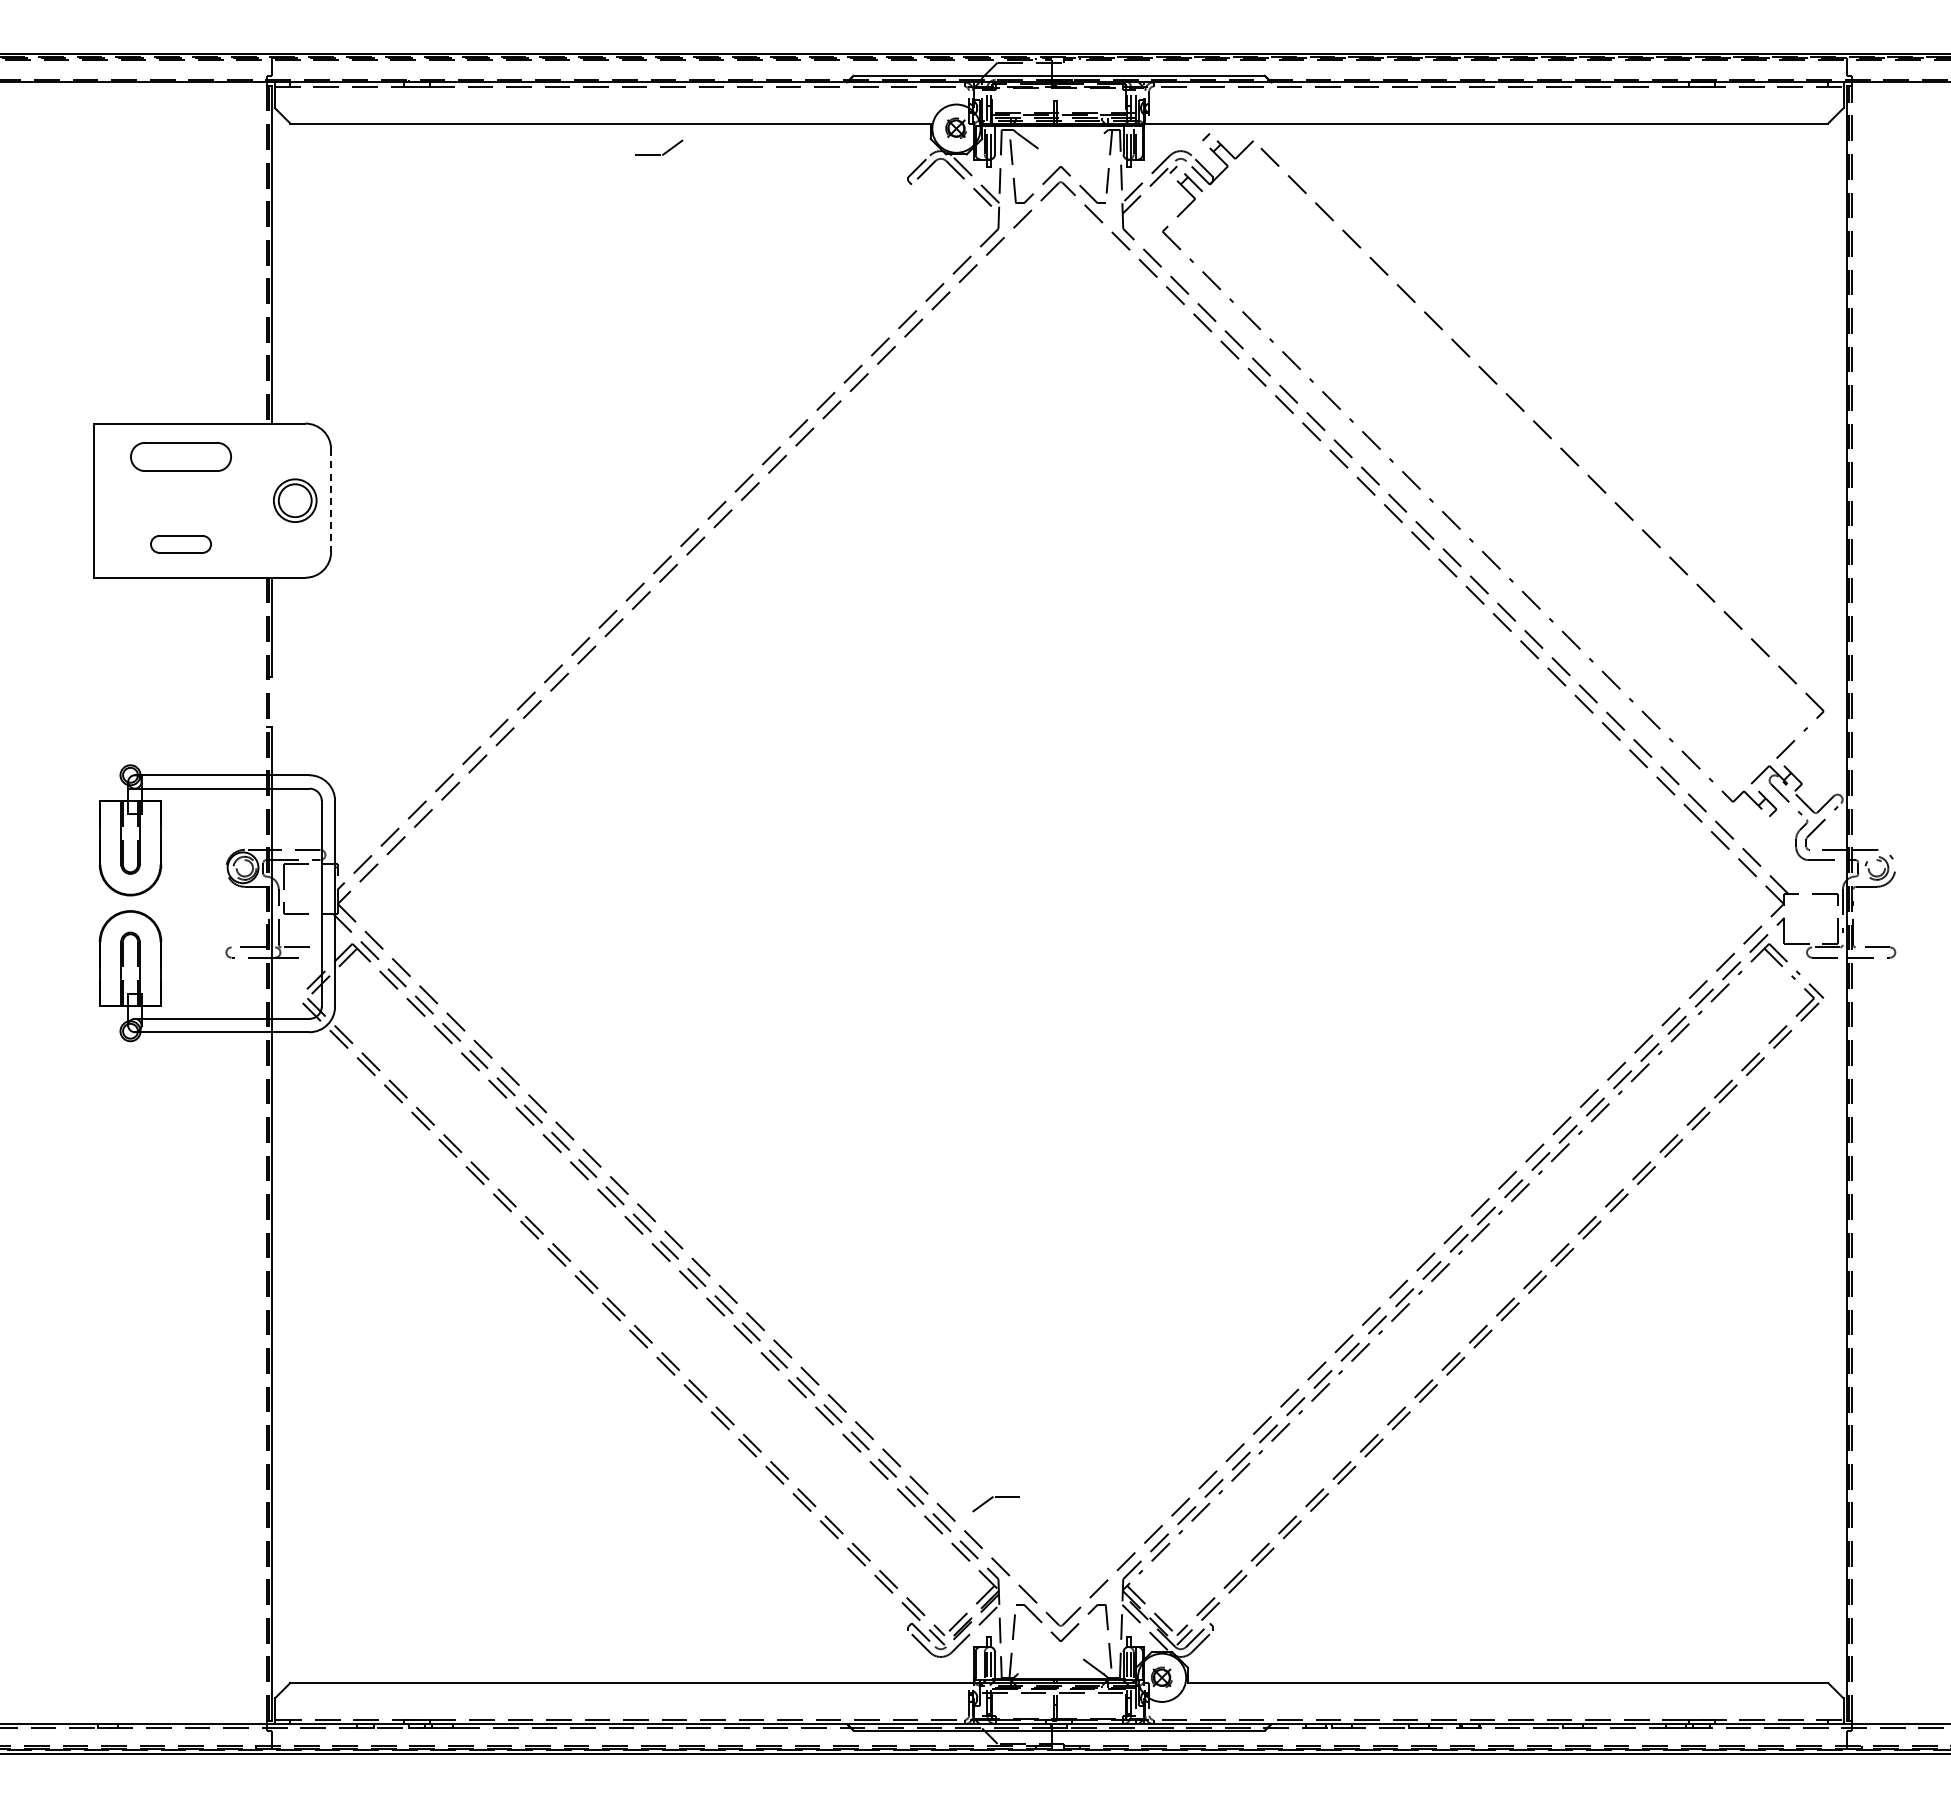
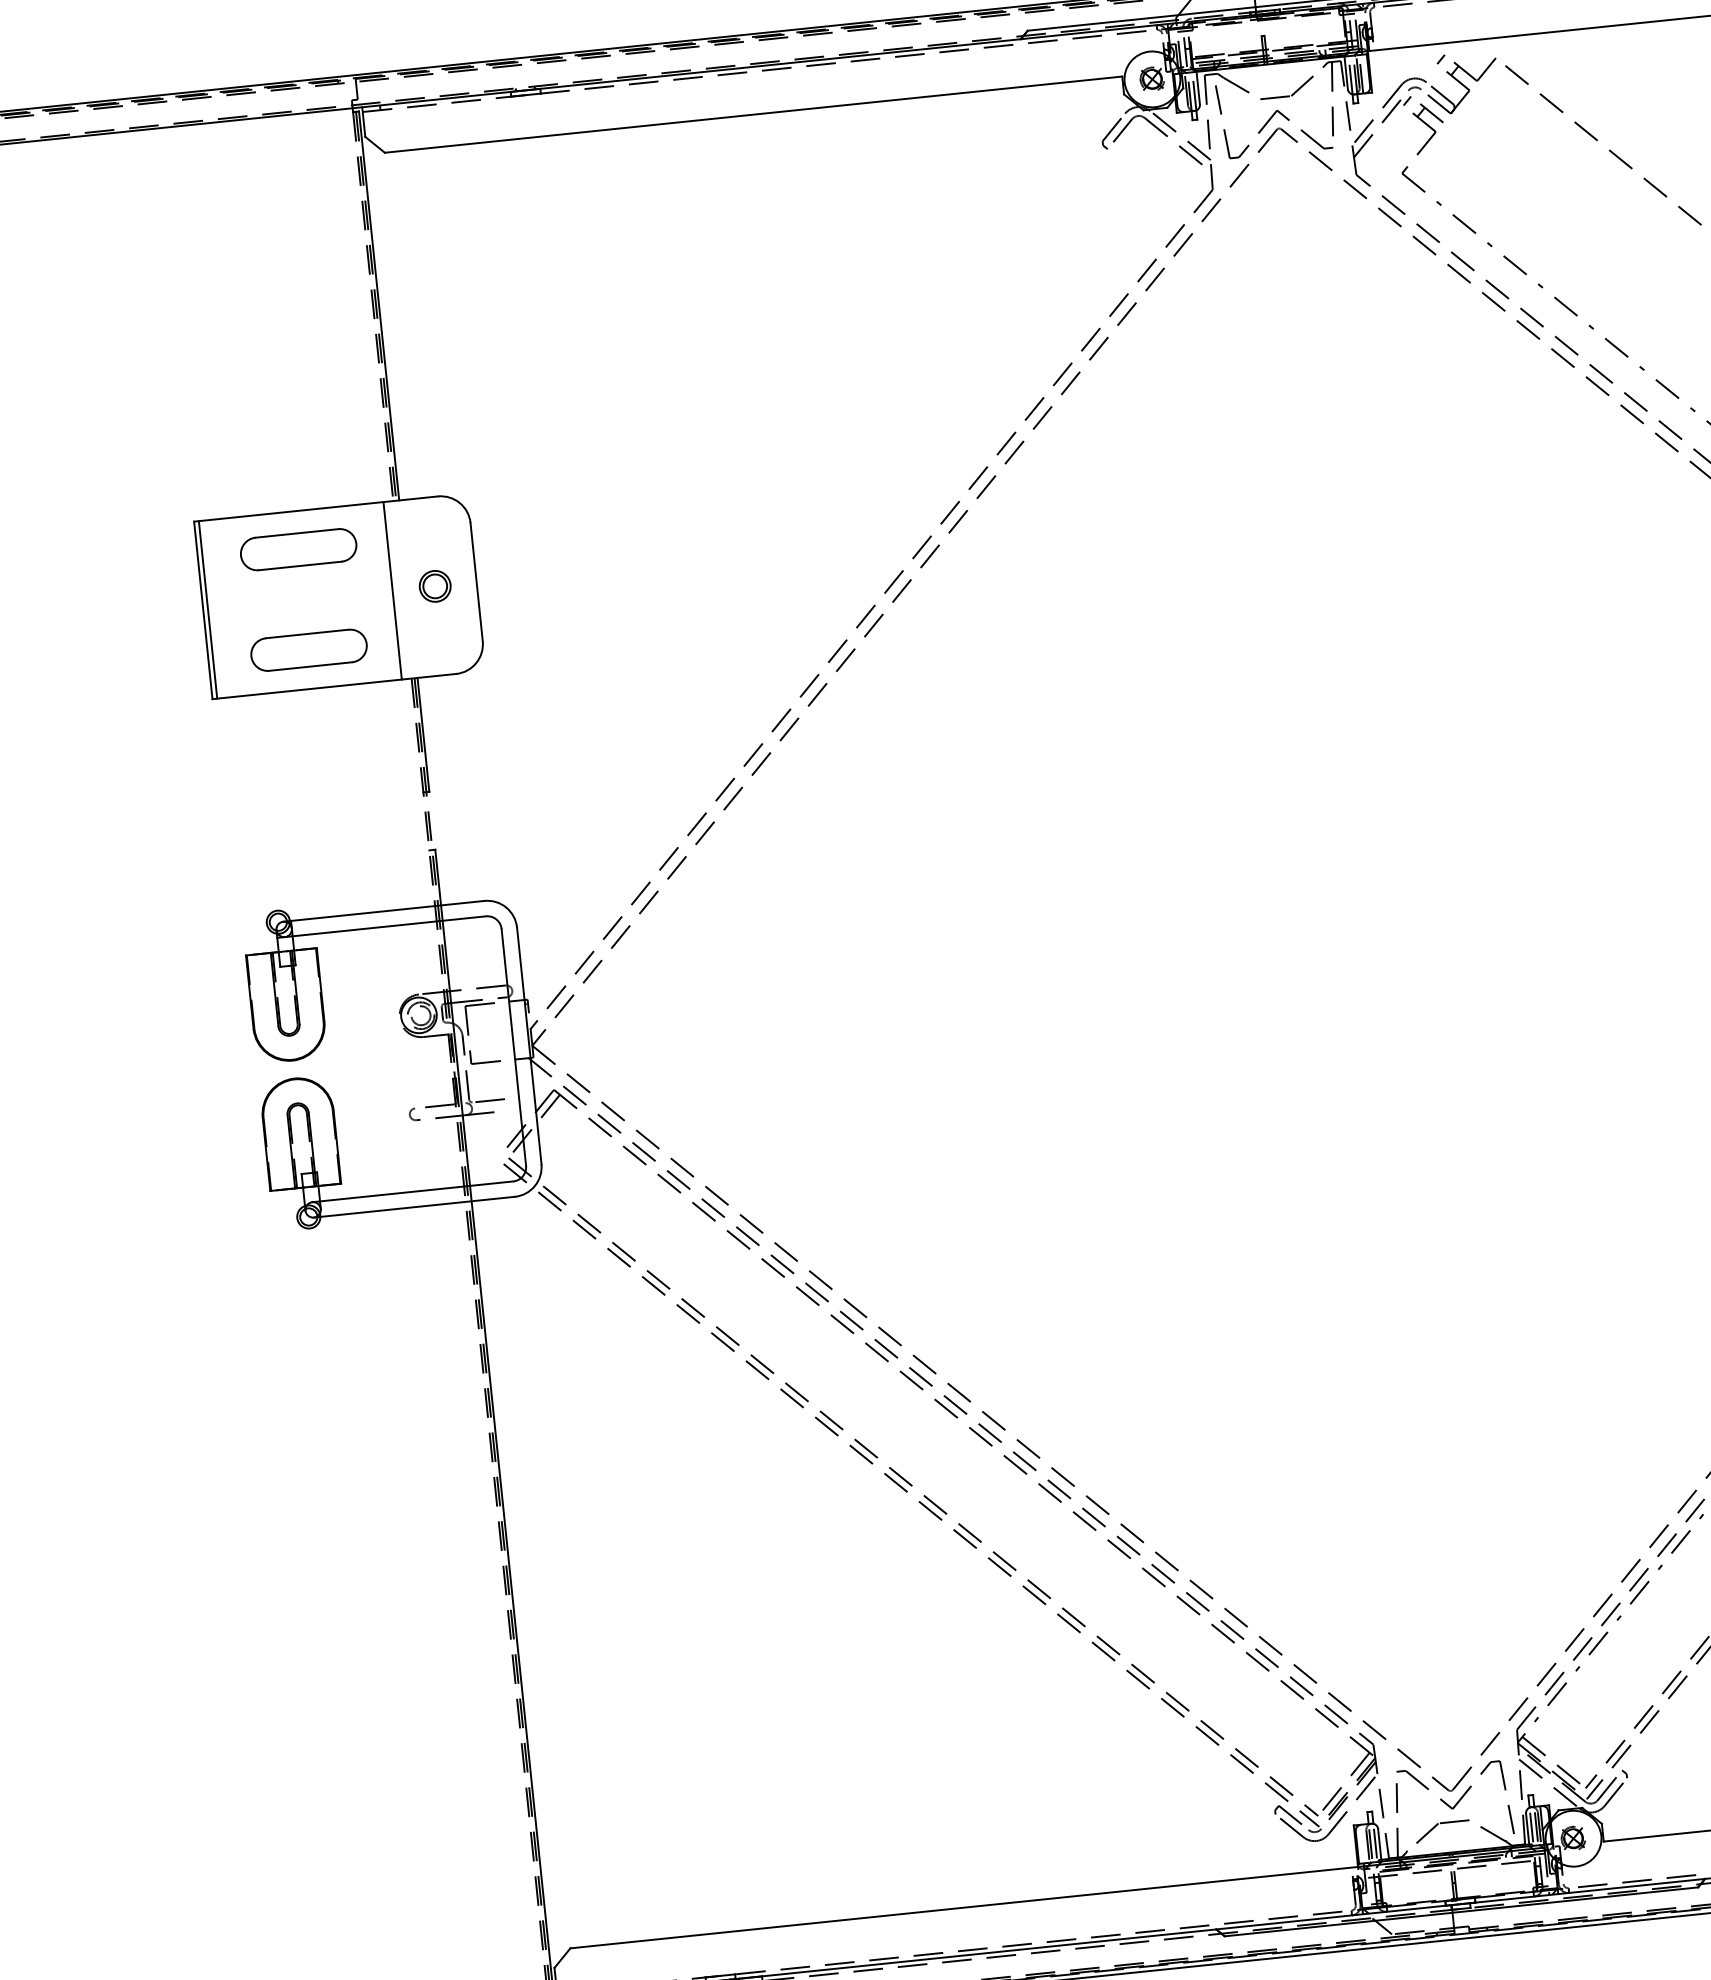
part: (659, 154) -> (1287, 95), moved
line: (97, 500) -> (207, 609), added
line: (258, 500) -> (393, 590), added
part: (294, 500) -> (434, 586), size x0.62
line: (331, 501) -> (477, 583), dashed -> solid
part: (180, 544) -> (308, 650), size x1.67
part: (991, 1499) -> (1436, 1826), moved

